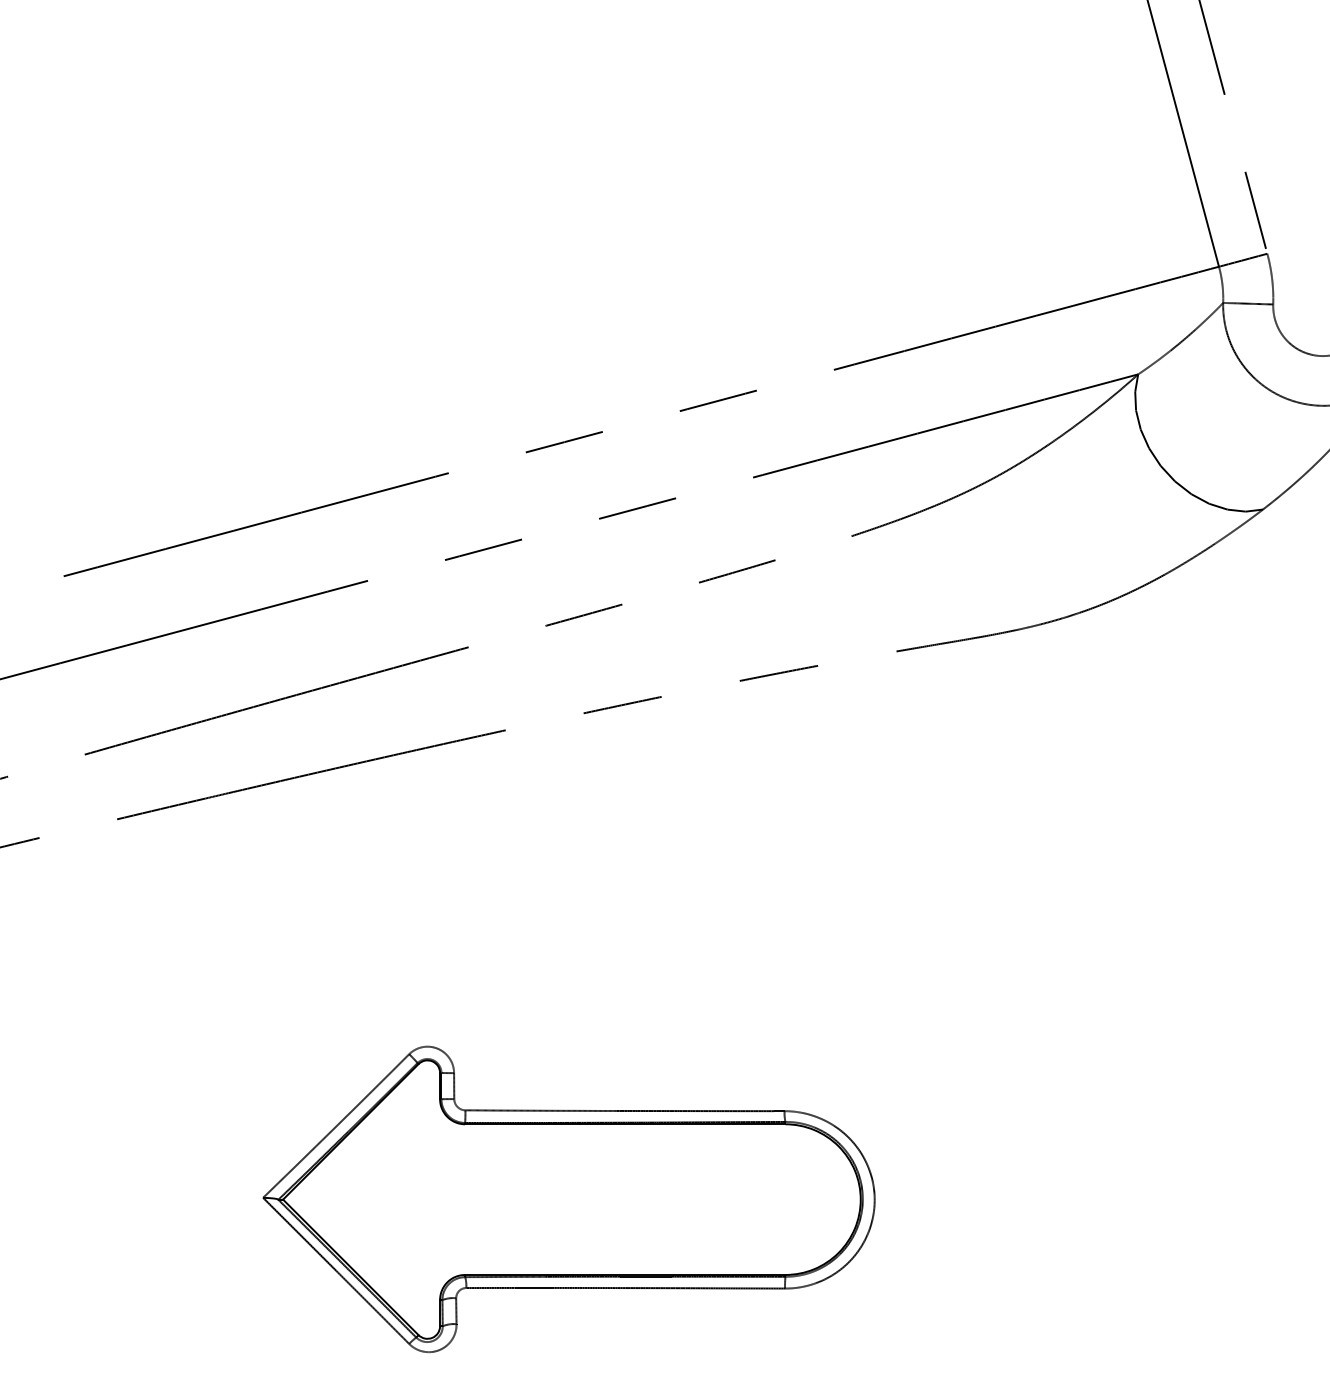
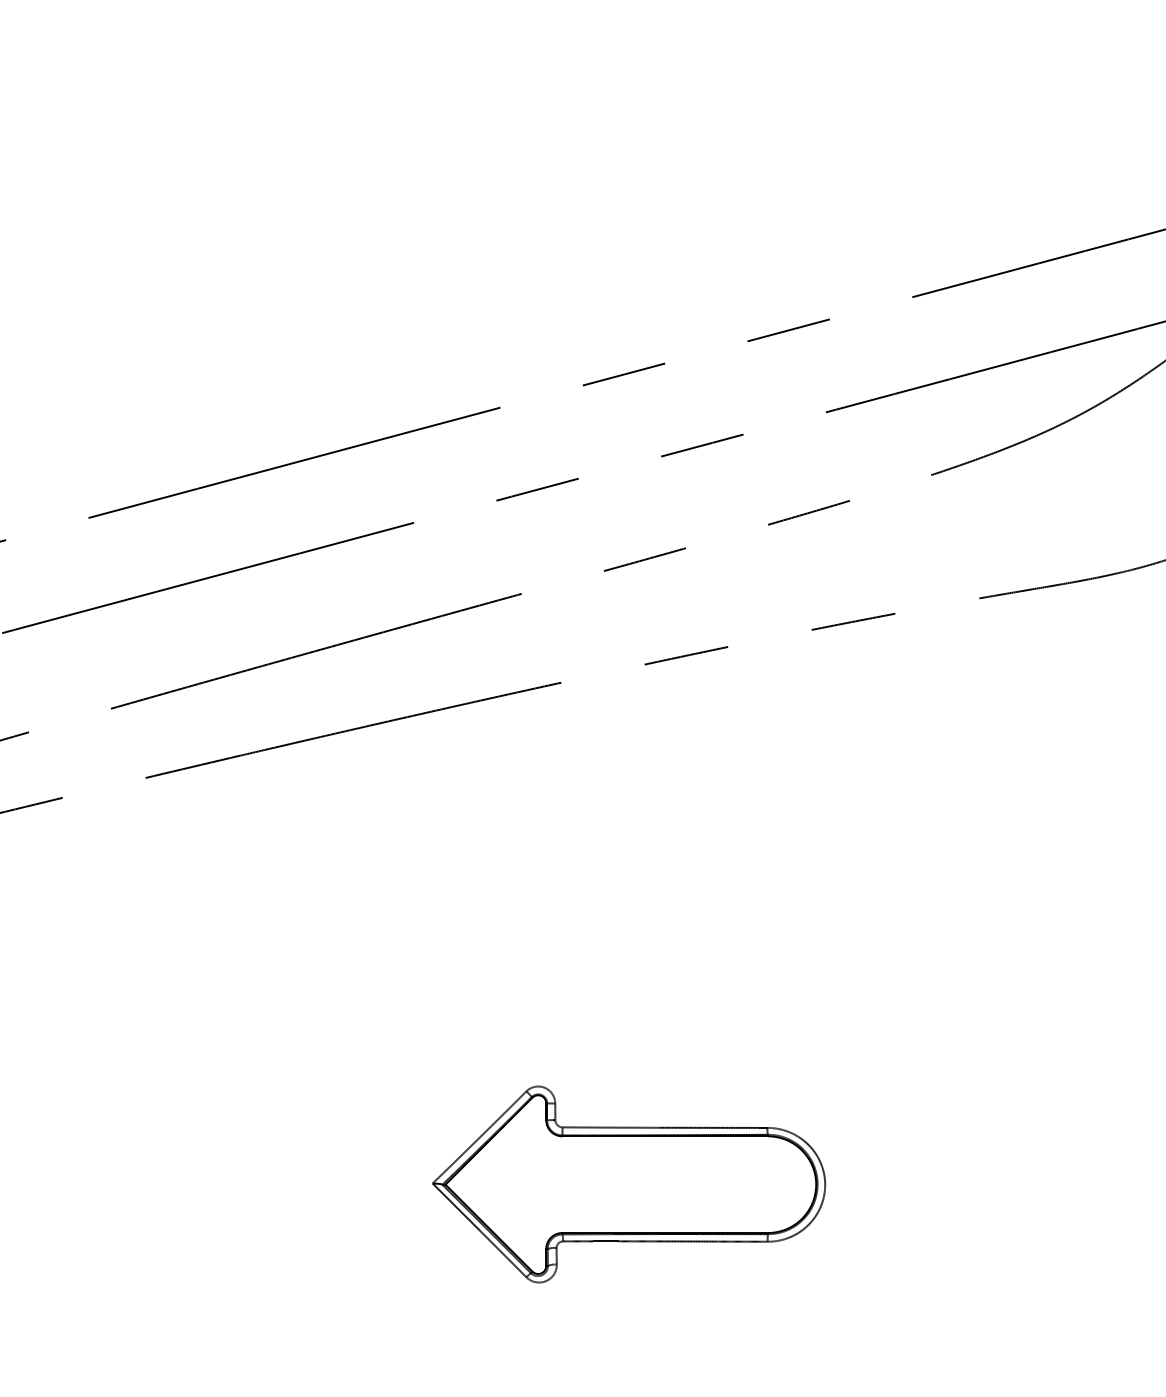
part: (568, 1199) -> (628, 1184), size x0.6

